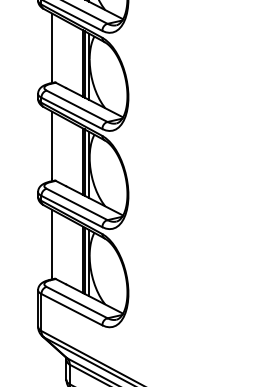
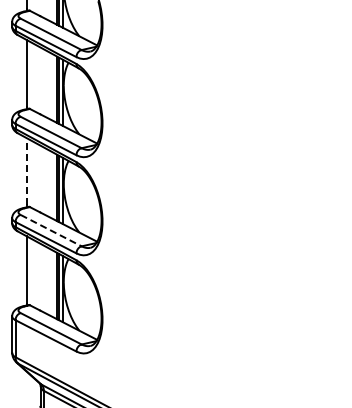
line: (52, 145) -> (26, 171), solid -> dashed
line: (77, 204) -> (51, 230), solid -> dashed

